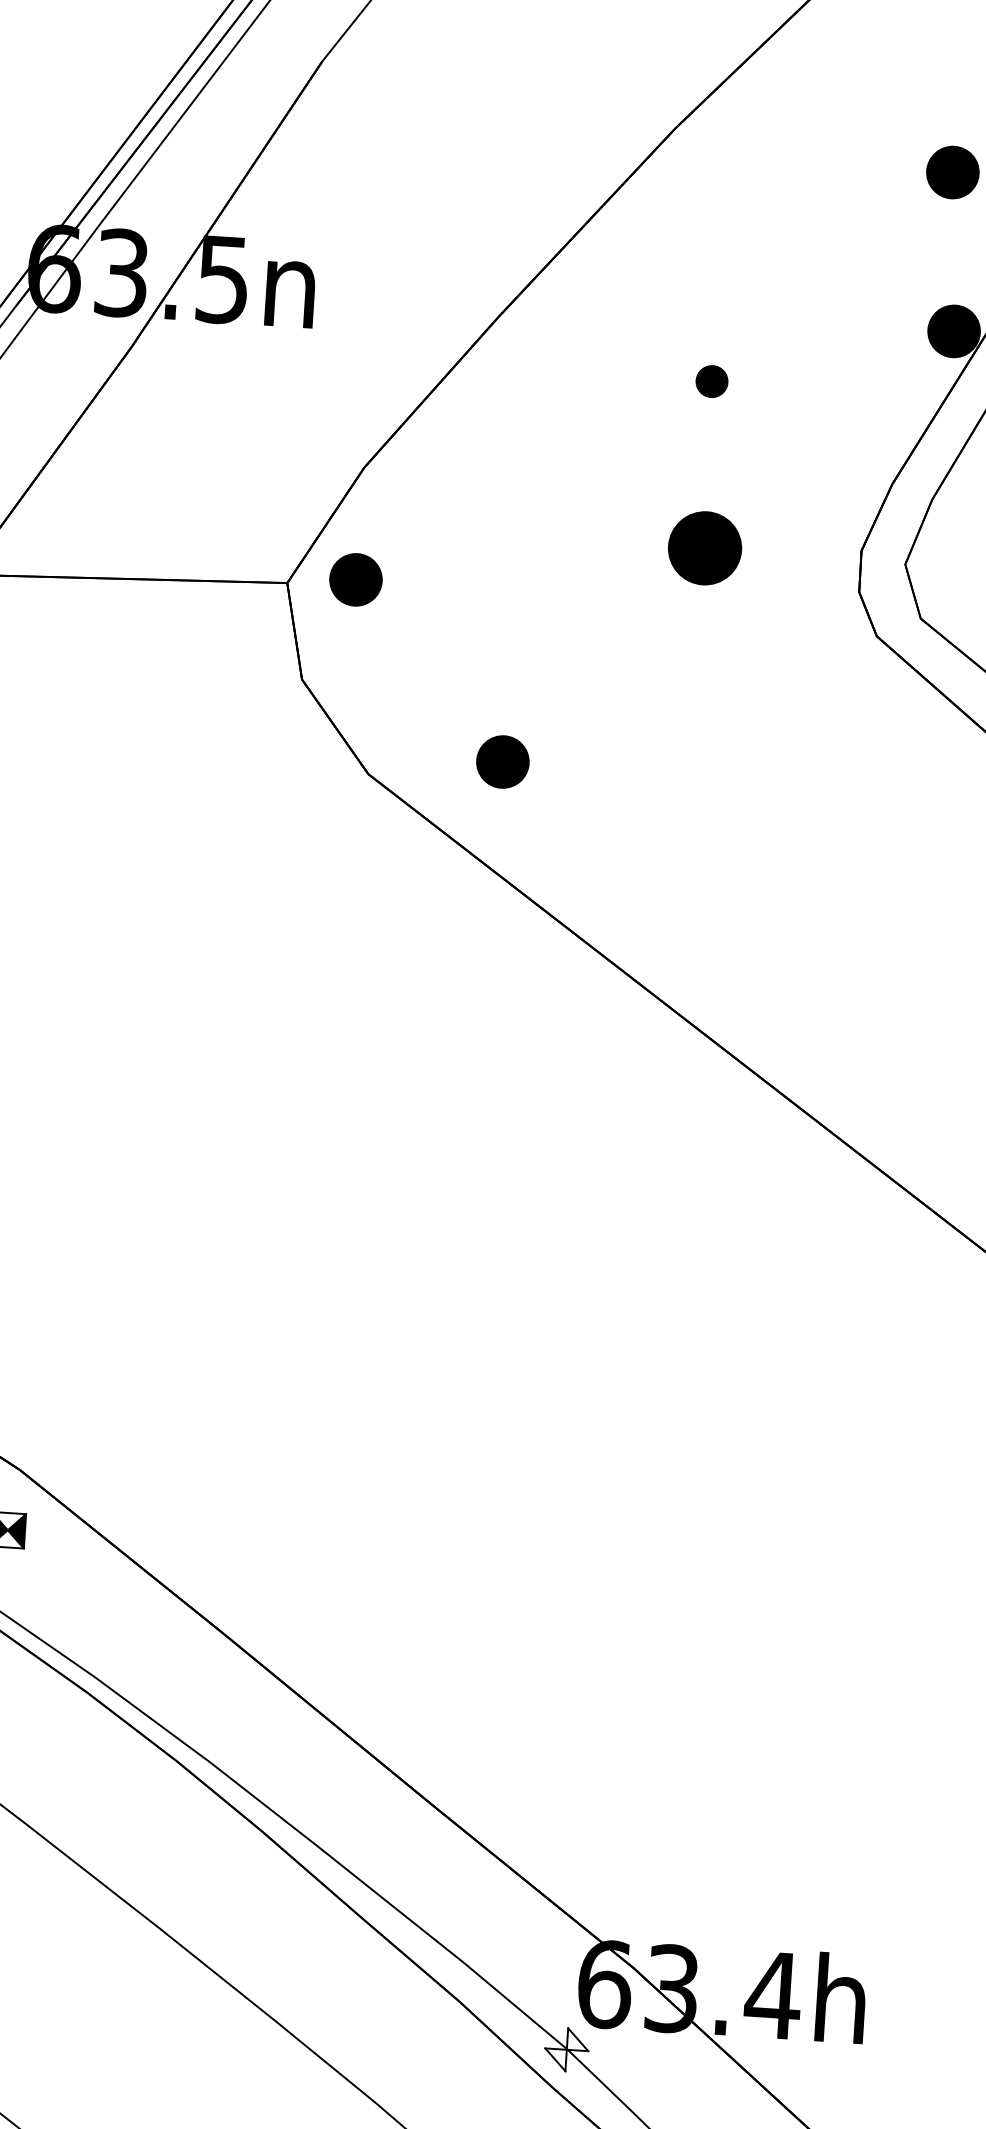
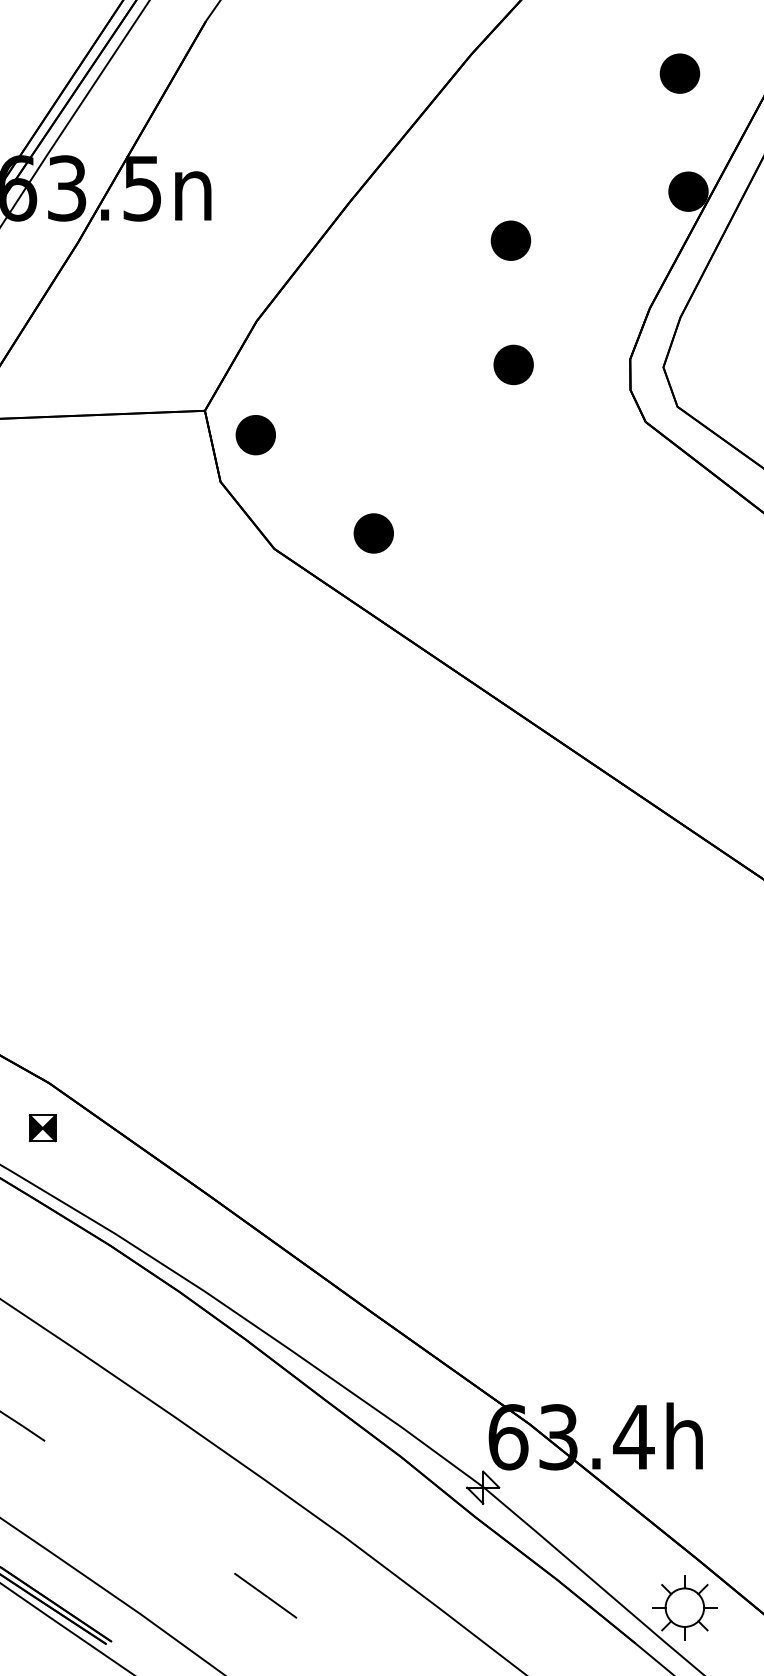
part: (711, 381) -> (510, 240), size x1.67
part: (704, 547) -> (513, 364), size x0.71
part: (355, 580) -> (255, 435), moved

